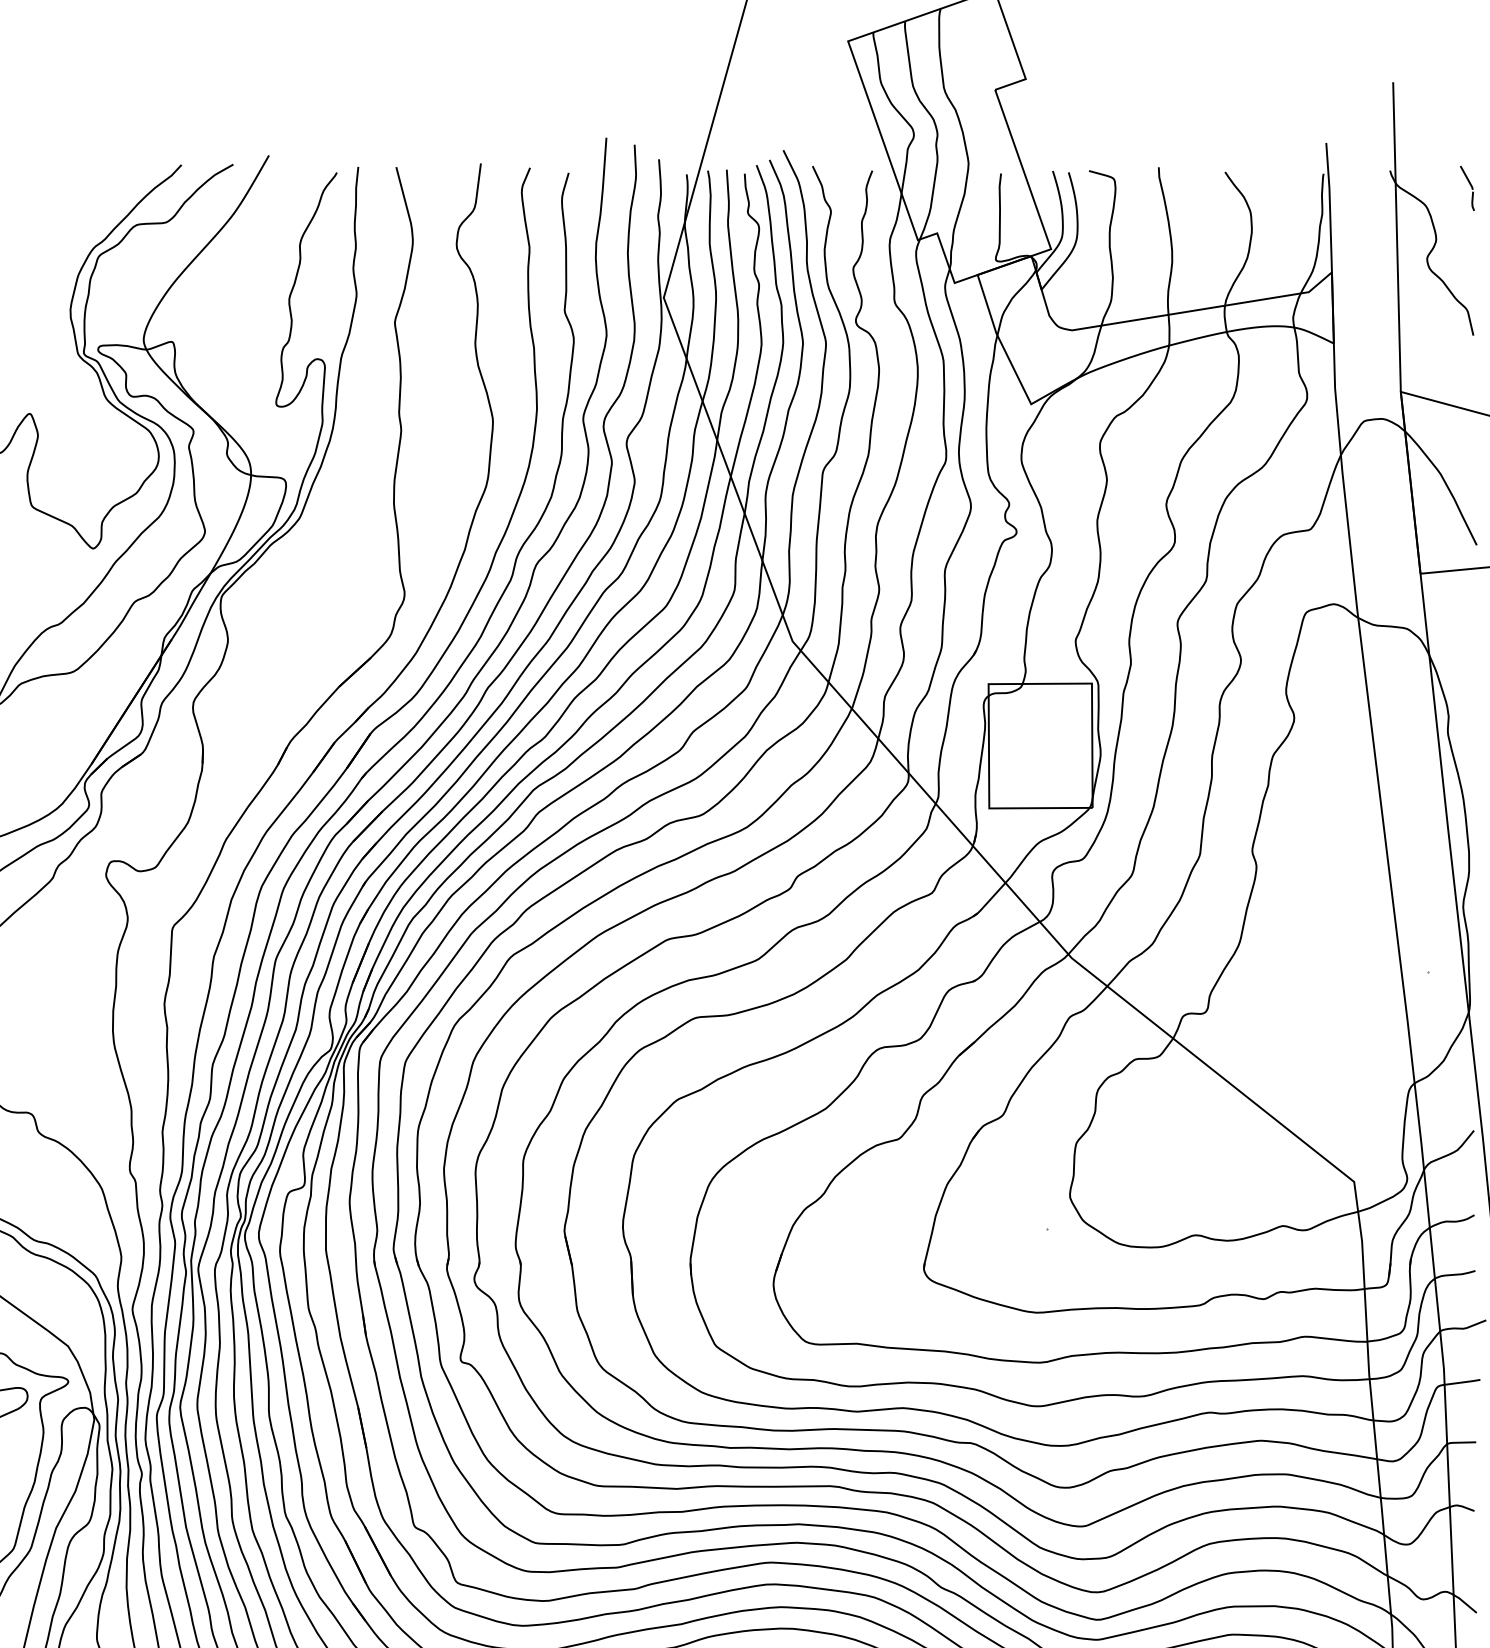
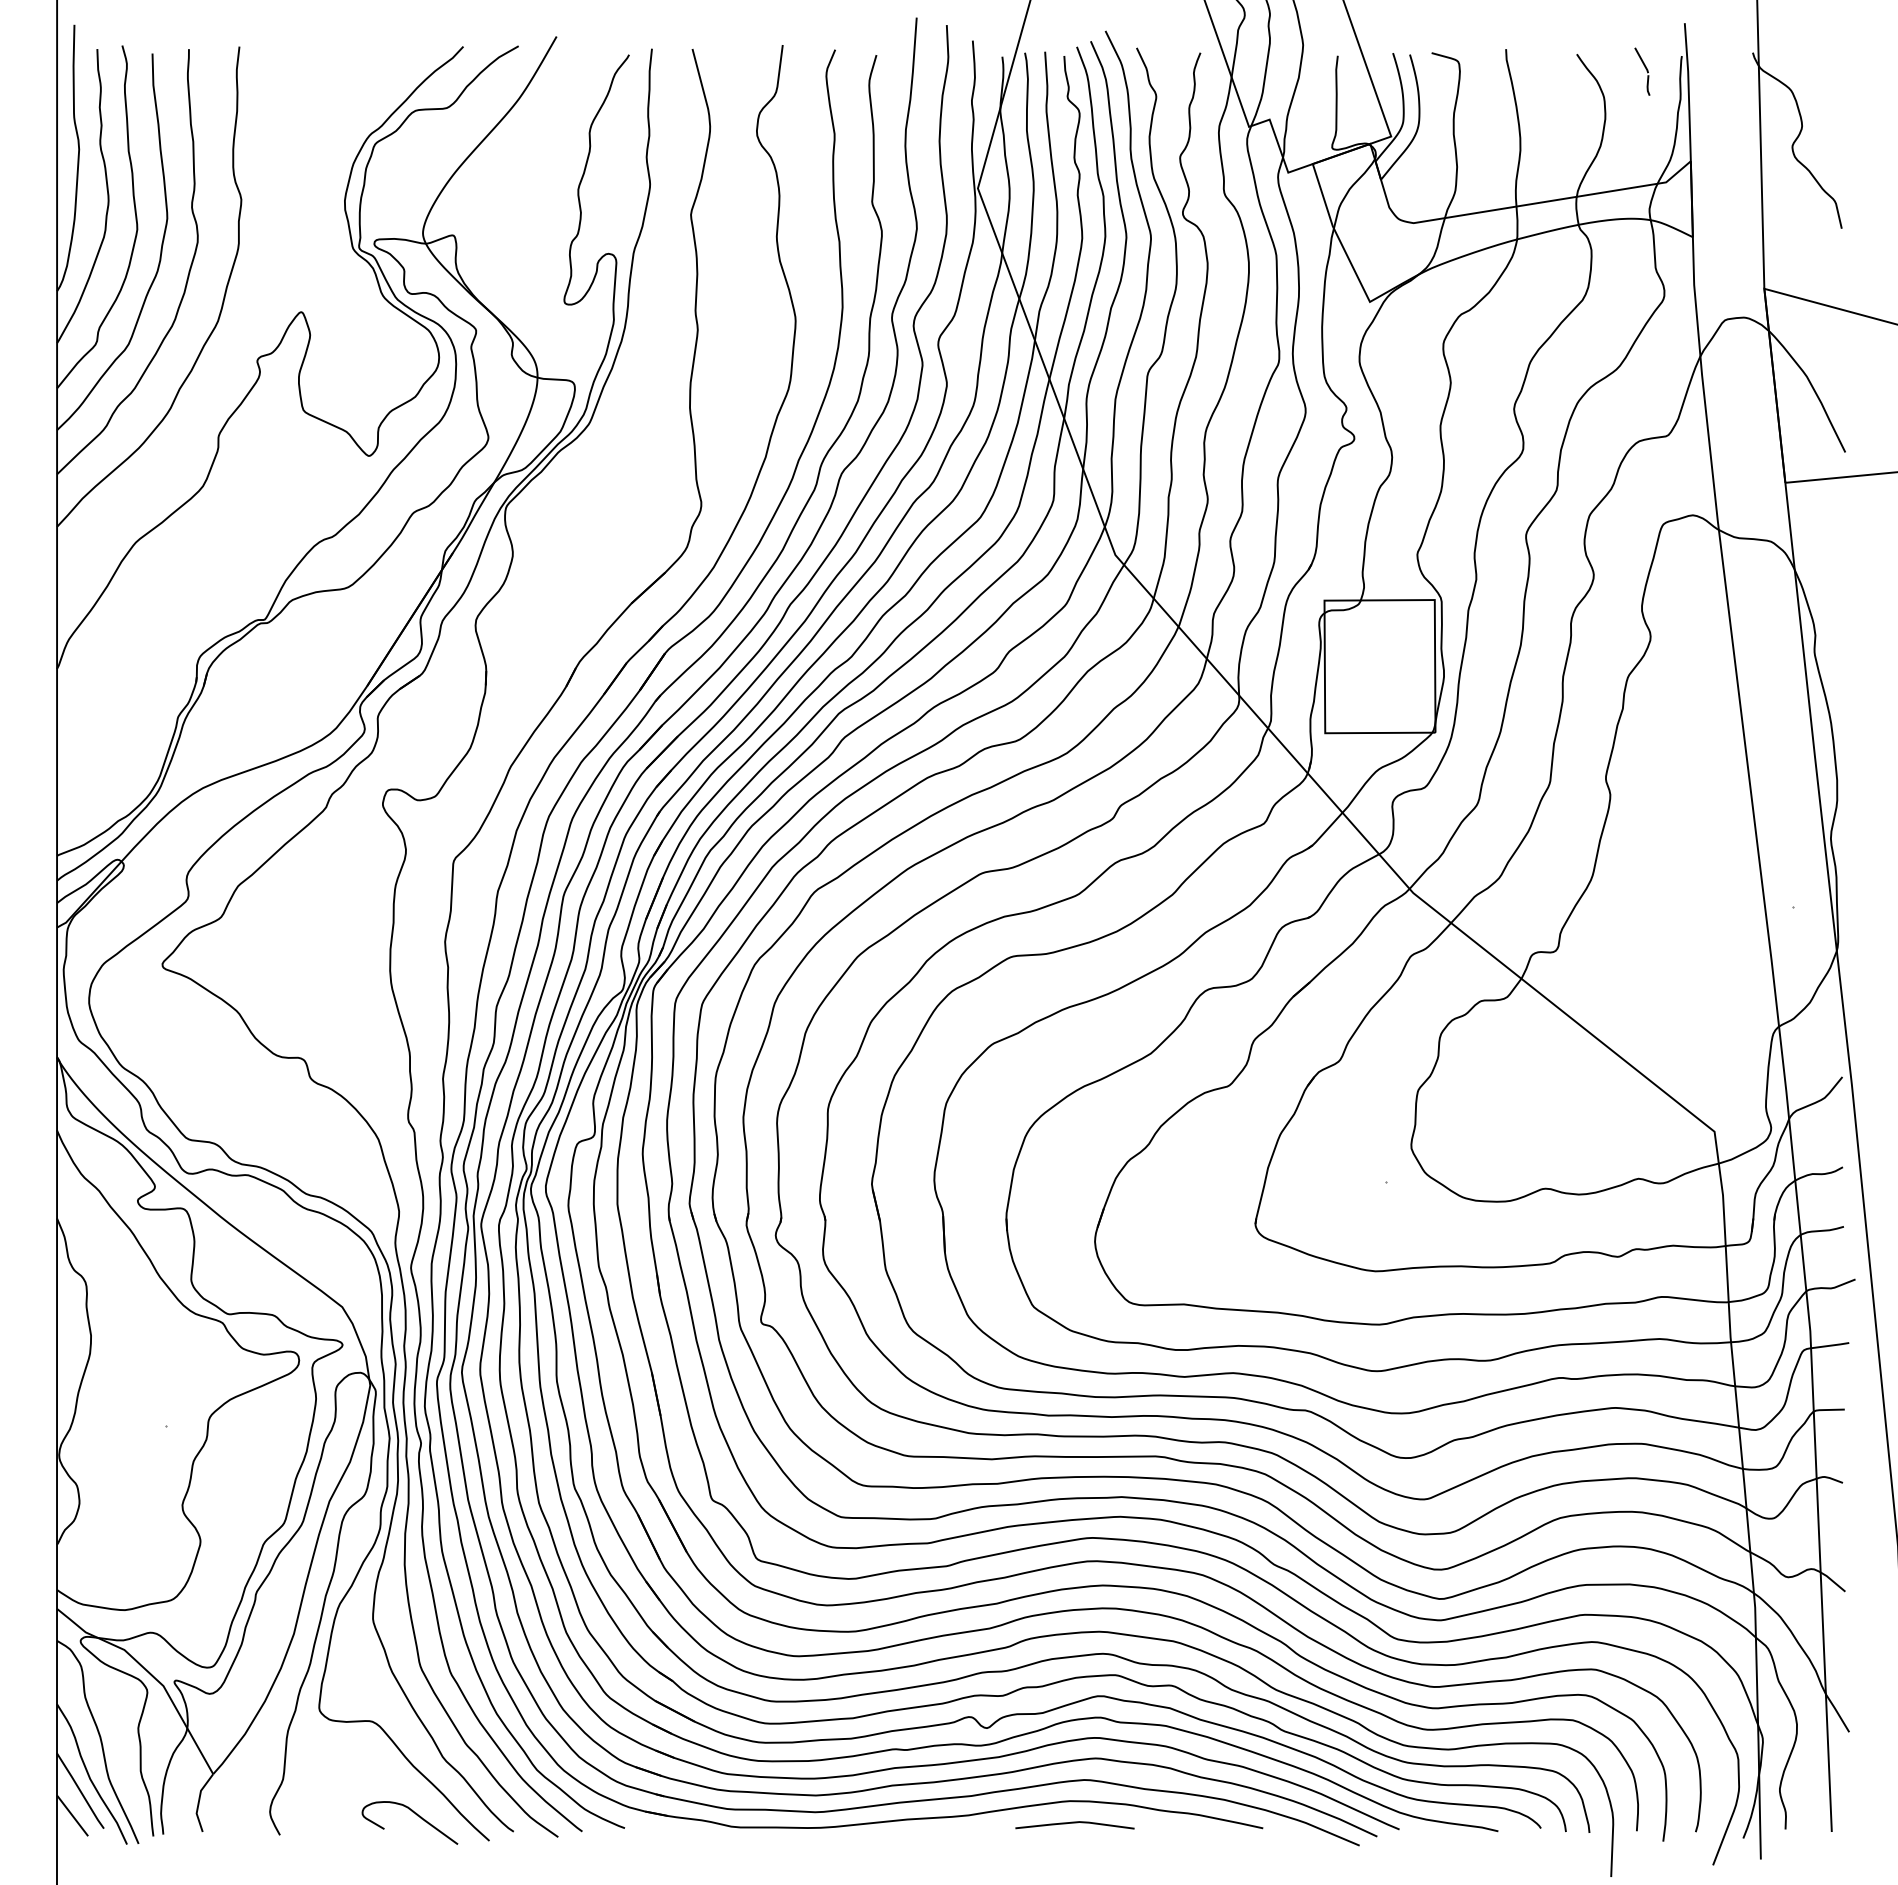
part: (1467, 188) -> (1642, 71), moved

